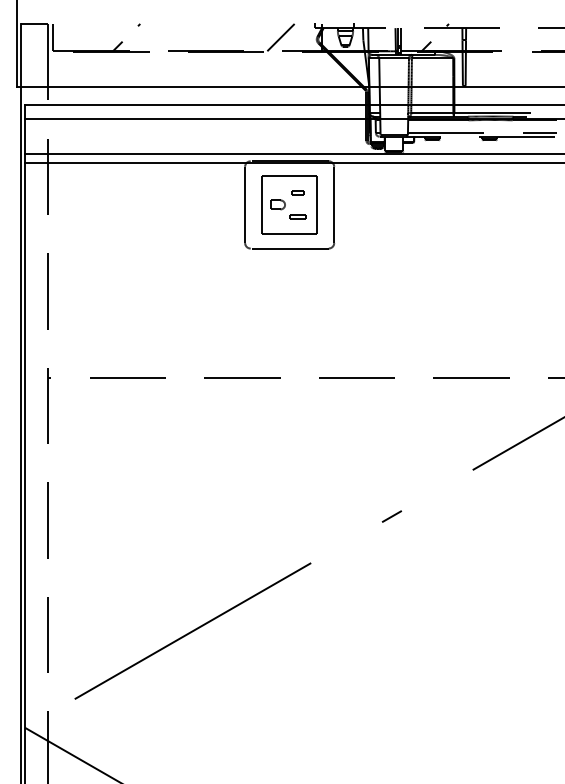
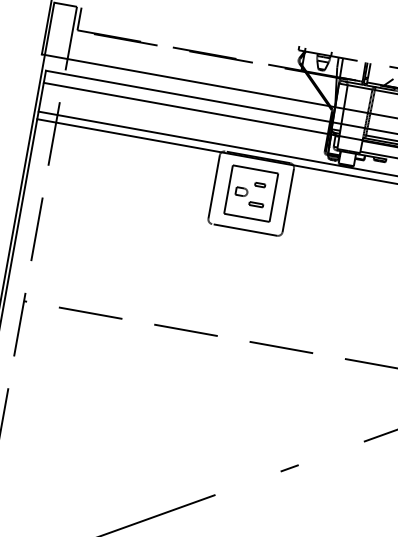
hatch: (203, 37) -> (204, 41), removed

